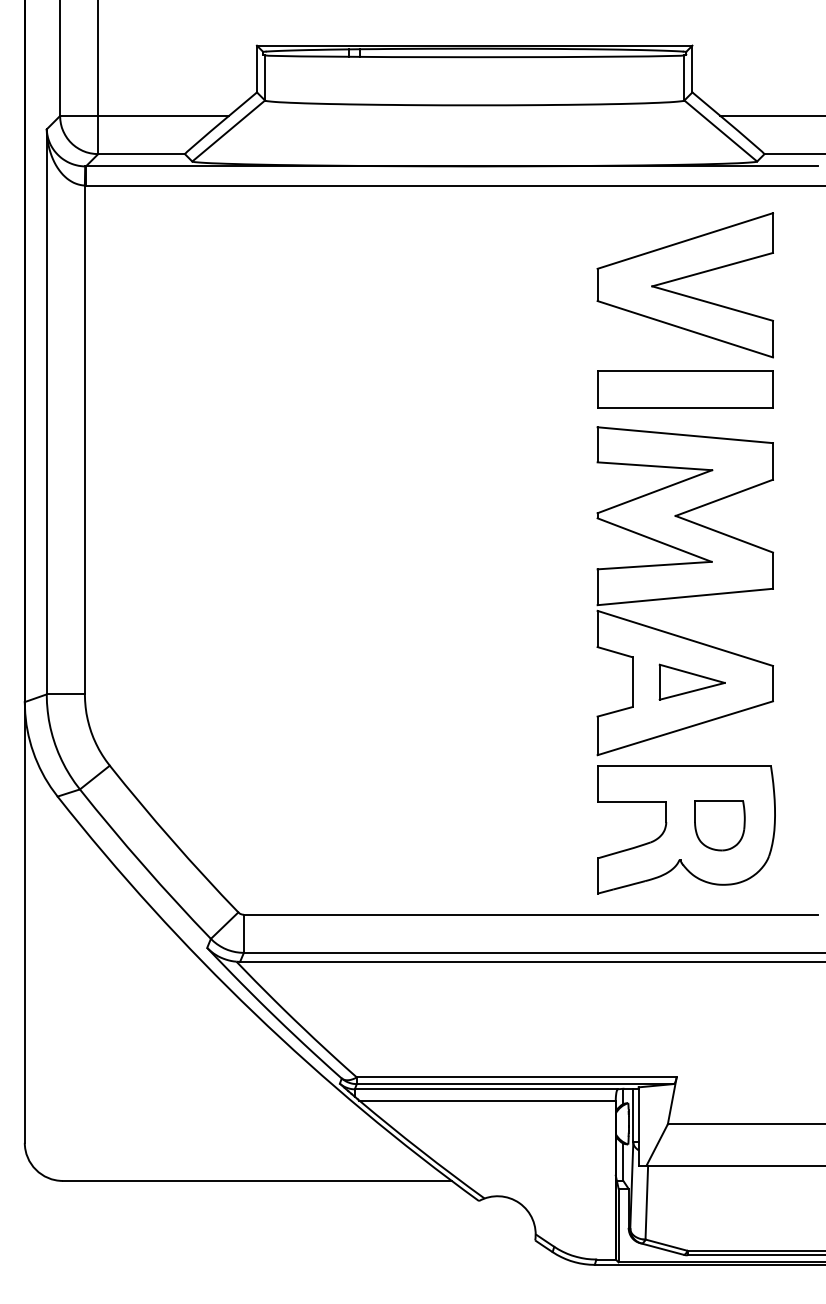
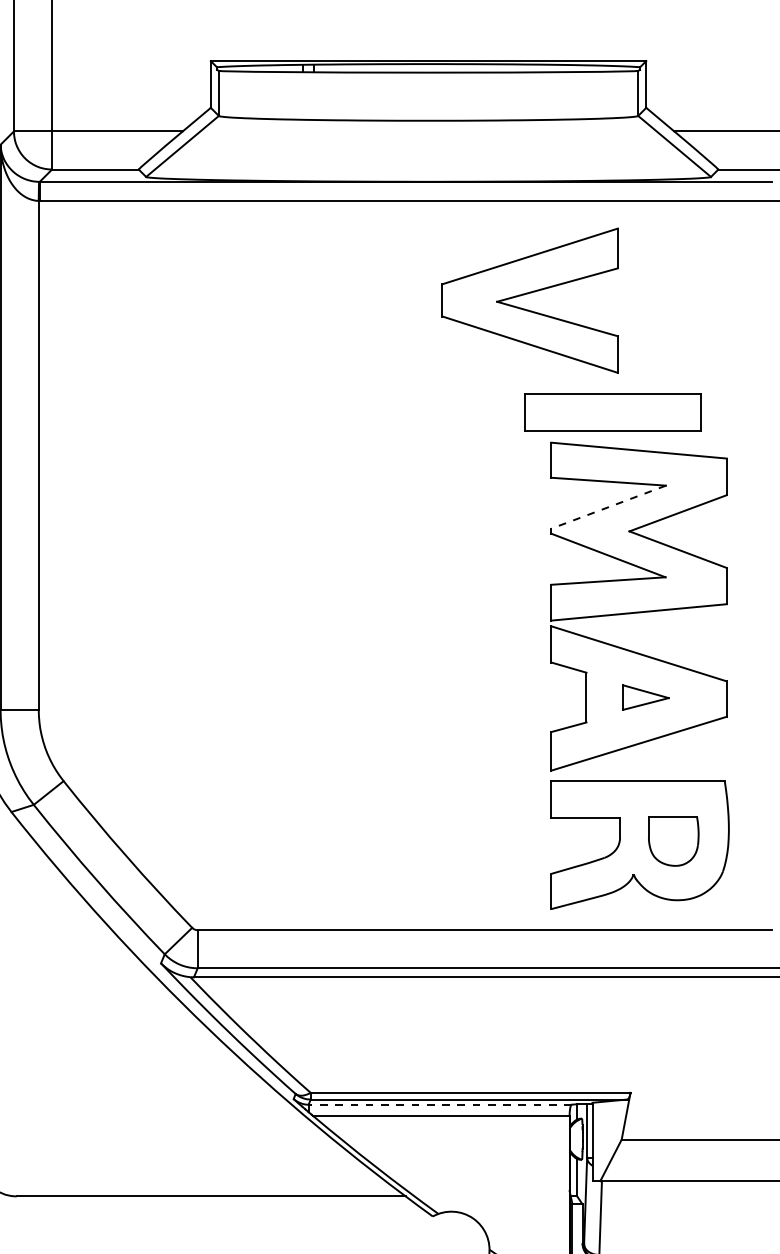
part: (681, 279) -> (526, 294), moved
part: (685, 389) -> (613, 412), moved
line: (654, 491) -> (608, 506), solid -> dashed
part: (691, 681) -> (645, 696), size x0.7
line: (486, 1089) -> (440, 1104), solid -> dashed

